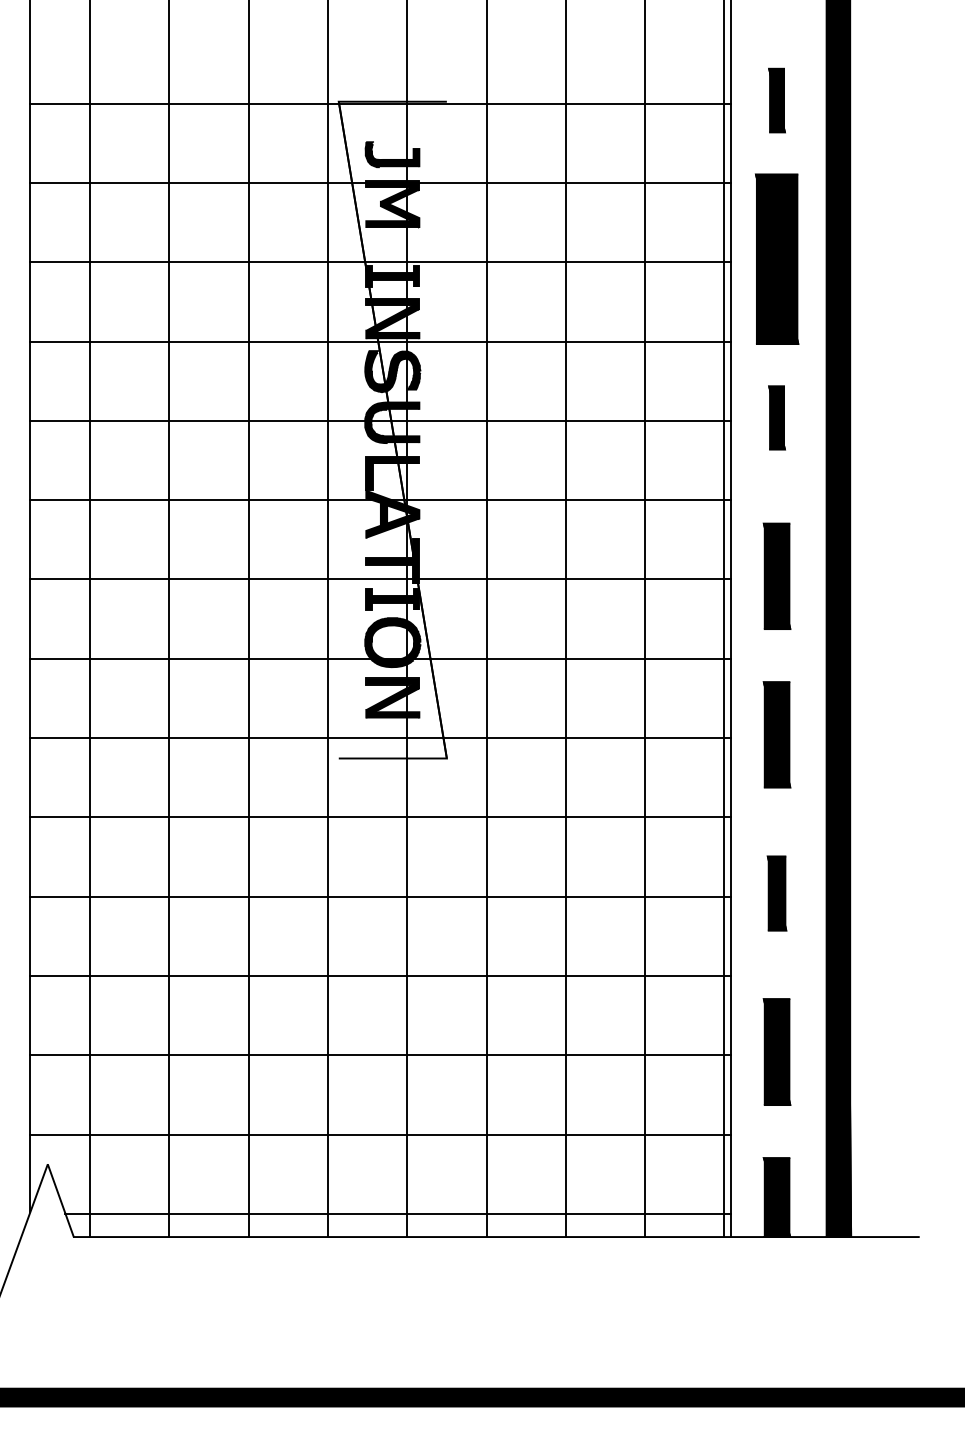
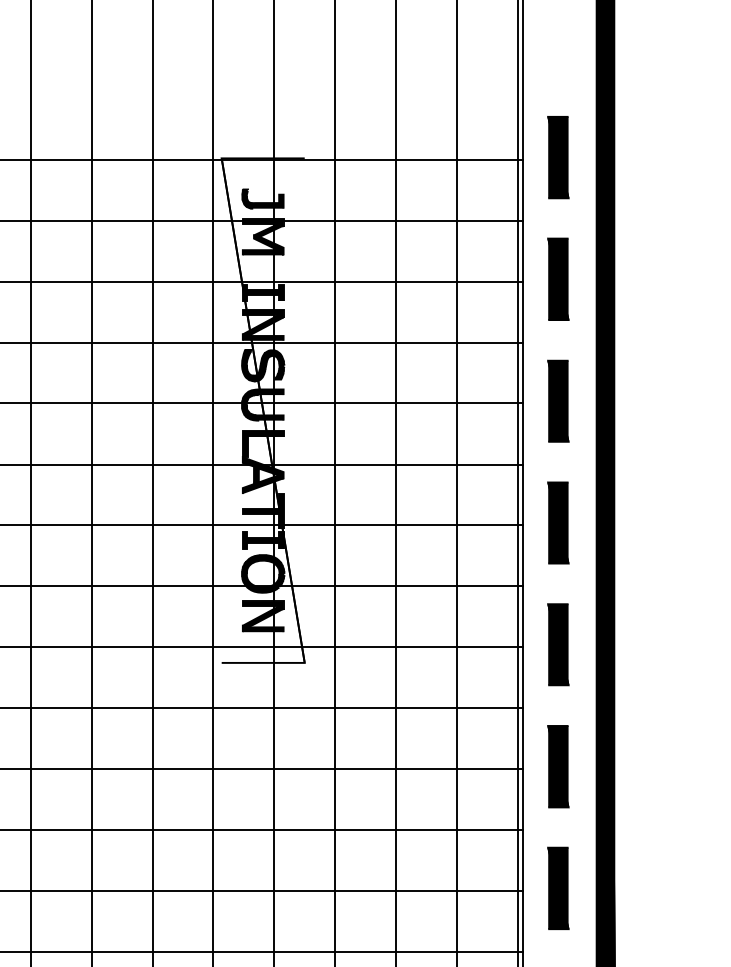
part: (776, 100) -> (557, 157), size x1.67
part: (776, 258) -> (557, 278), size x0.62
part: (776, 417) -> (557, 400), size x1.67
part: (776, 893) -> (557, 766), size x1.43

